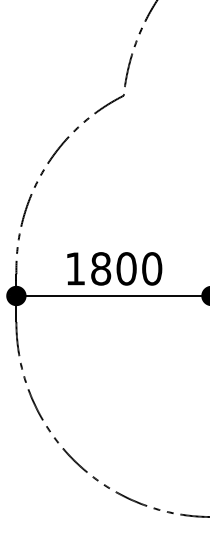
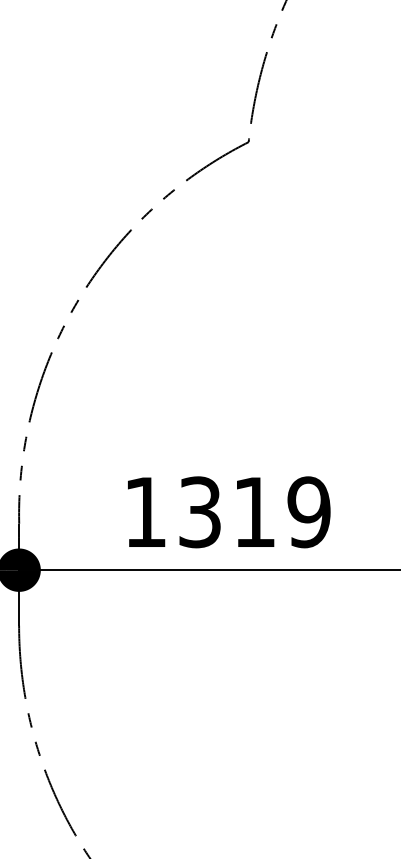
text: (126, 268) -> (254, 511), 1800 -> 1319

